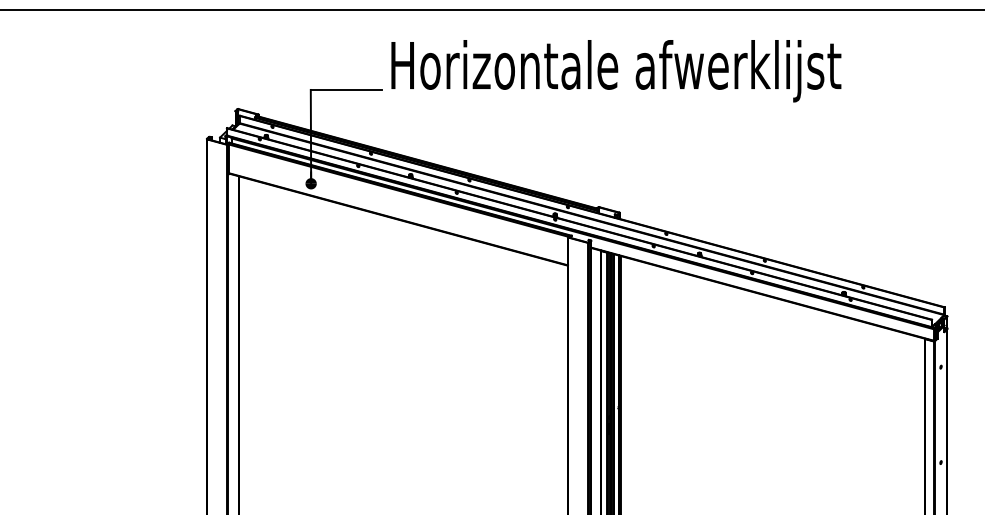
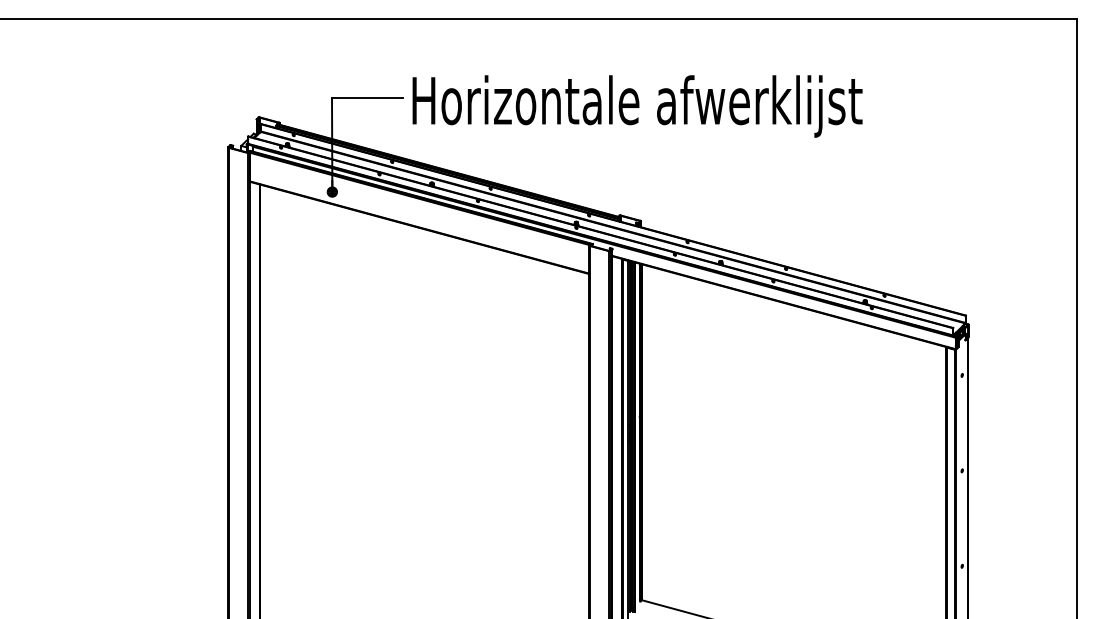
text: (616, 71) -> (637, 106), moved

